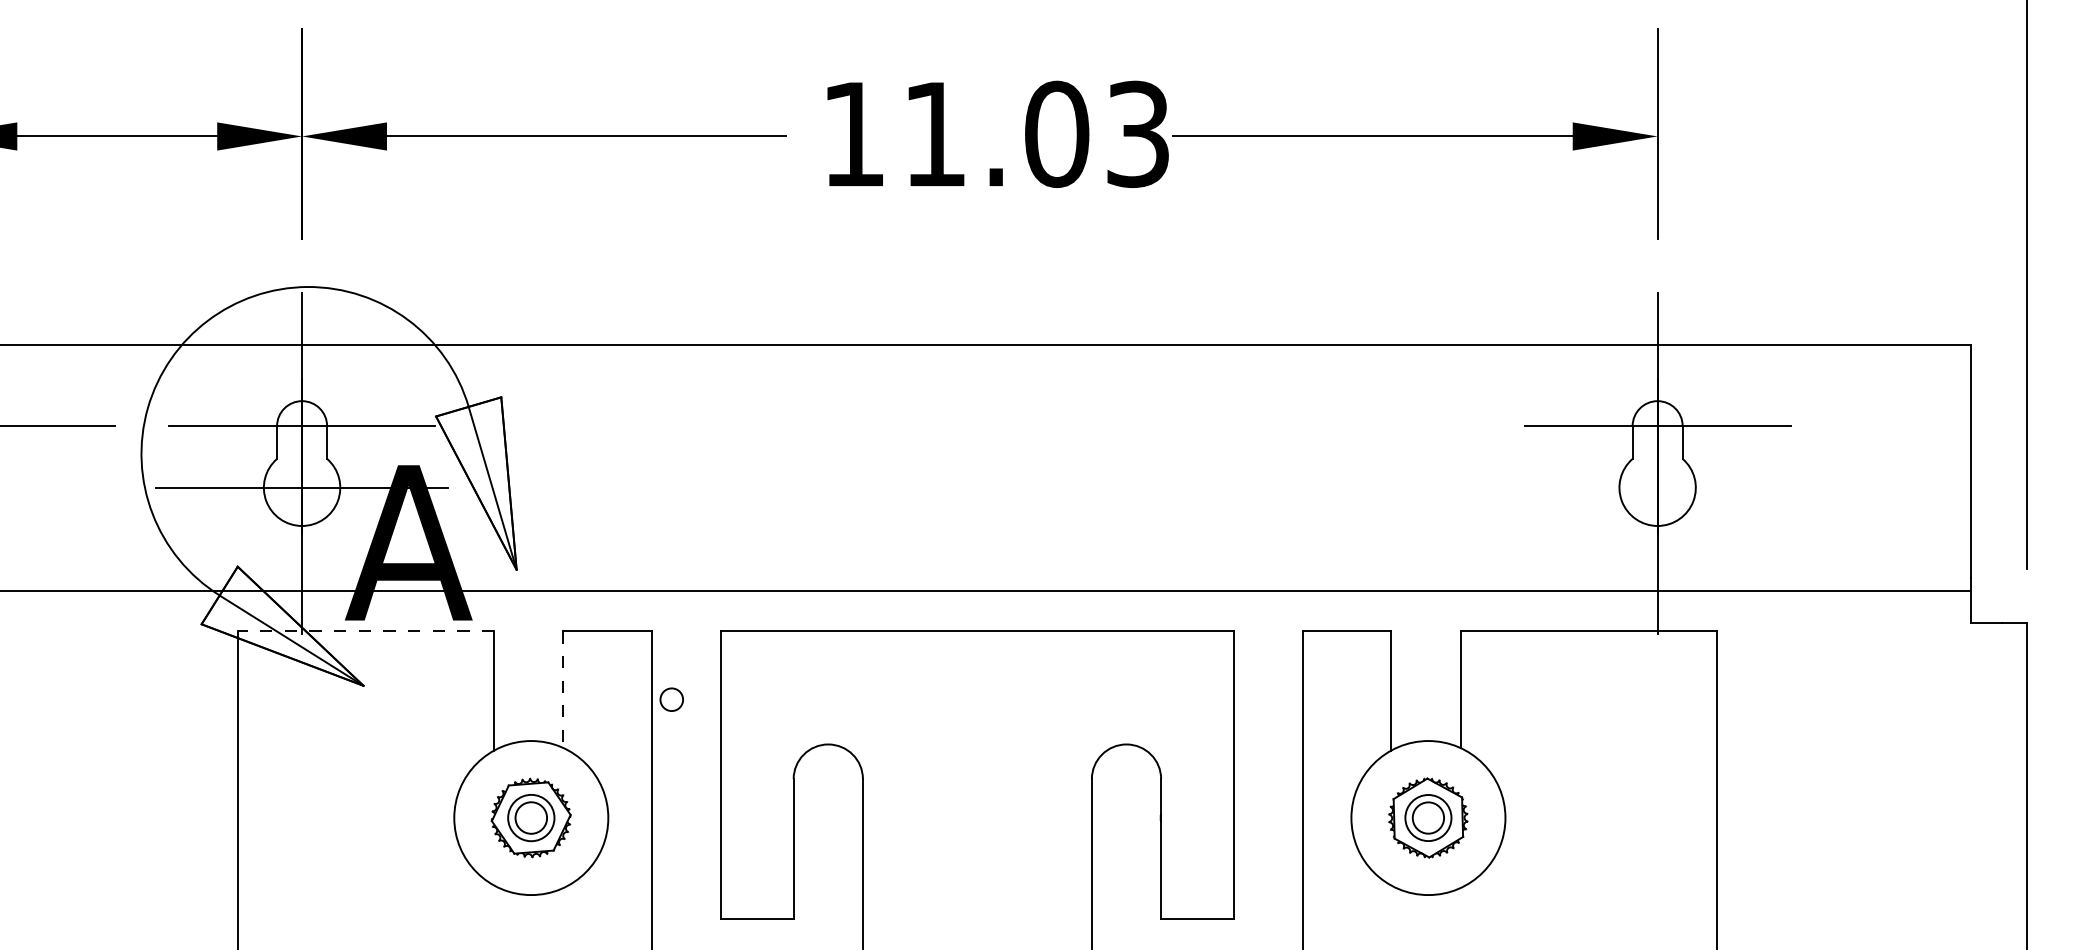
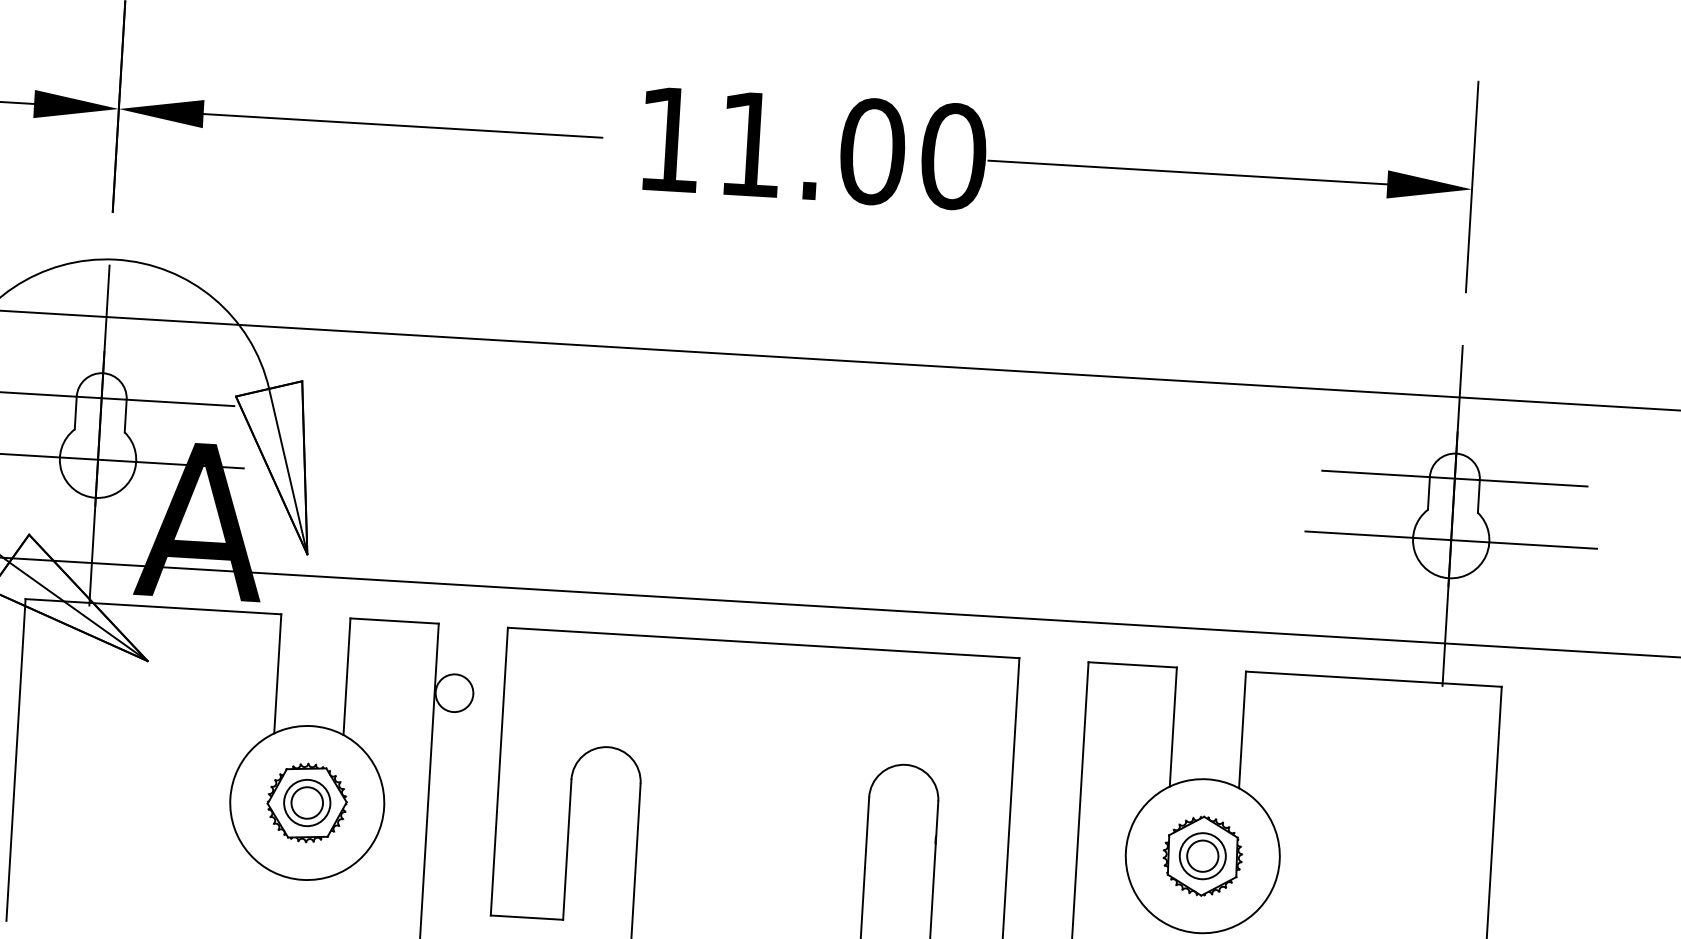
text: (1138, 134) -> (953, 156), 11.03 -> 11.00
line: (1657, 487) -> (1451, 539), added
line: (365, 631) -> (152, 606), dashed -> solid
line: (563, 690) -> (346, 677), dashed -> solid
circle: (671, 699) -> (454, 692), size x1.67

